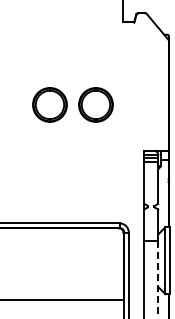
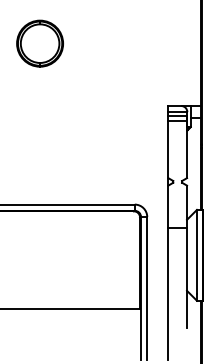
part: (95, 104) -> (101, 43), removed
line: (158, 277) -> (187, 278), dashed -> solid

